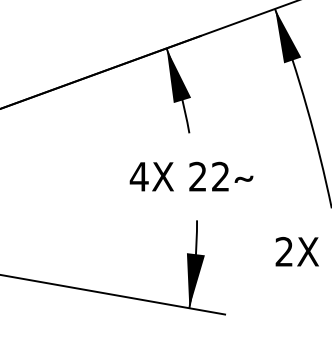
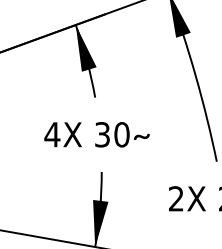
text: (209, 176) -> (112, 134), 22 -> 30

